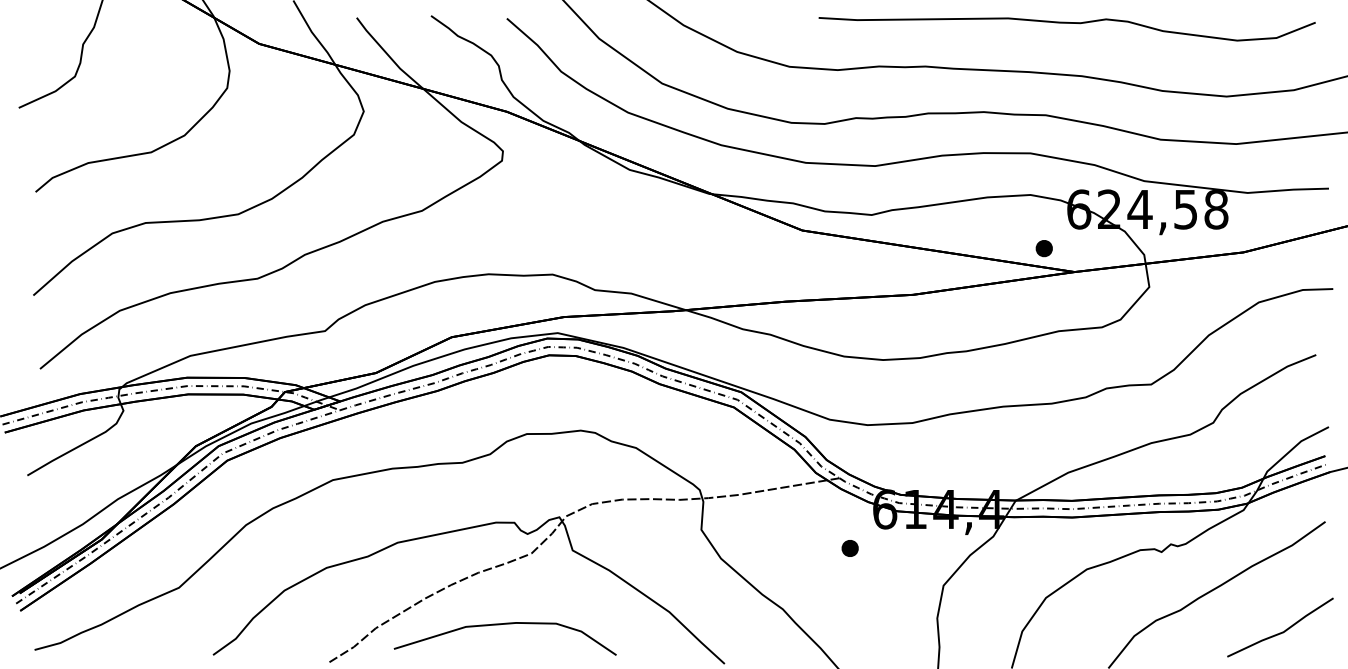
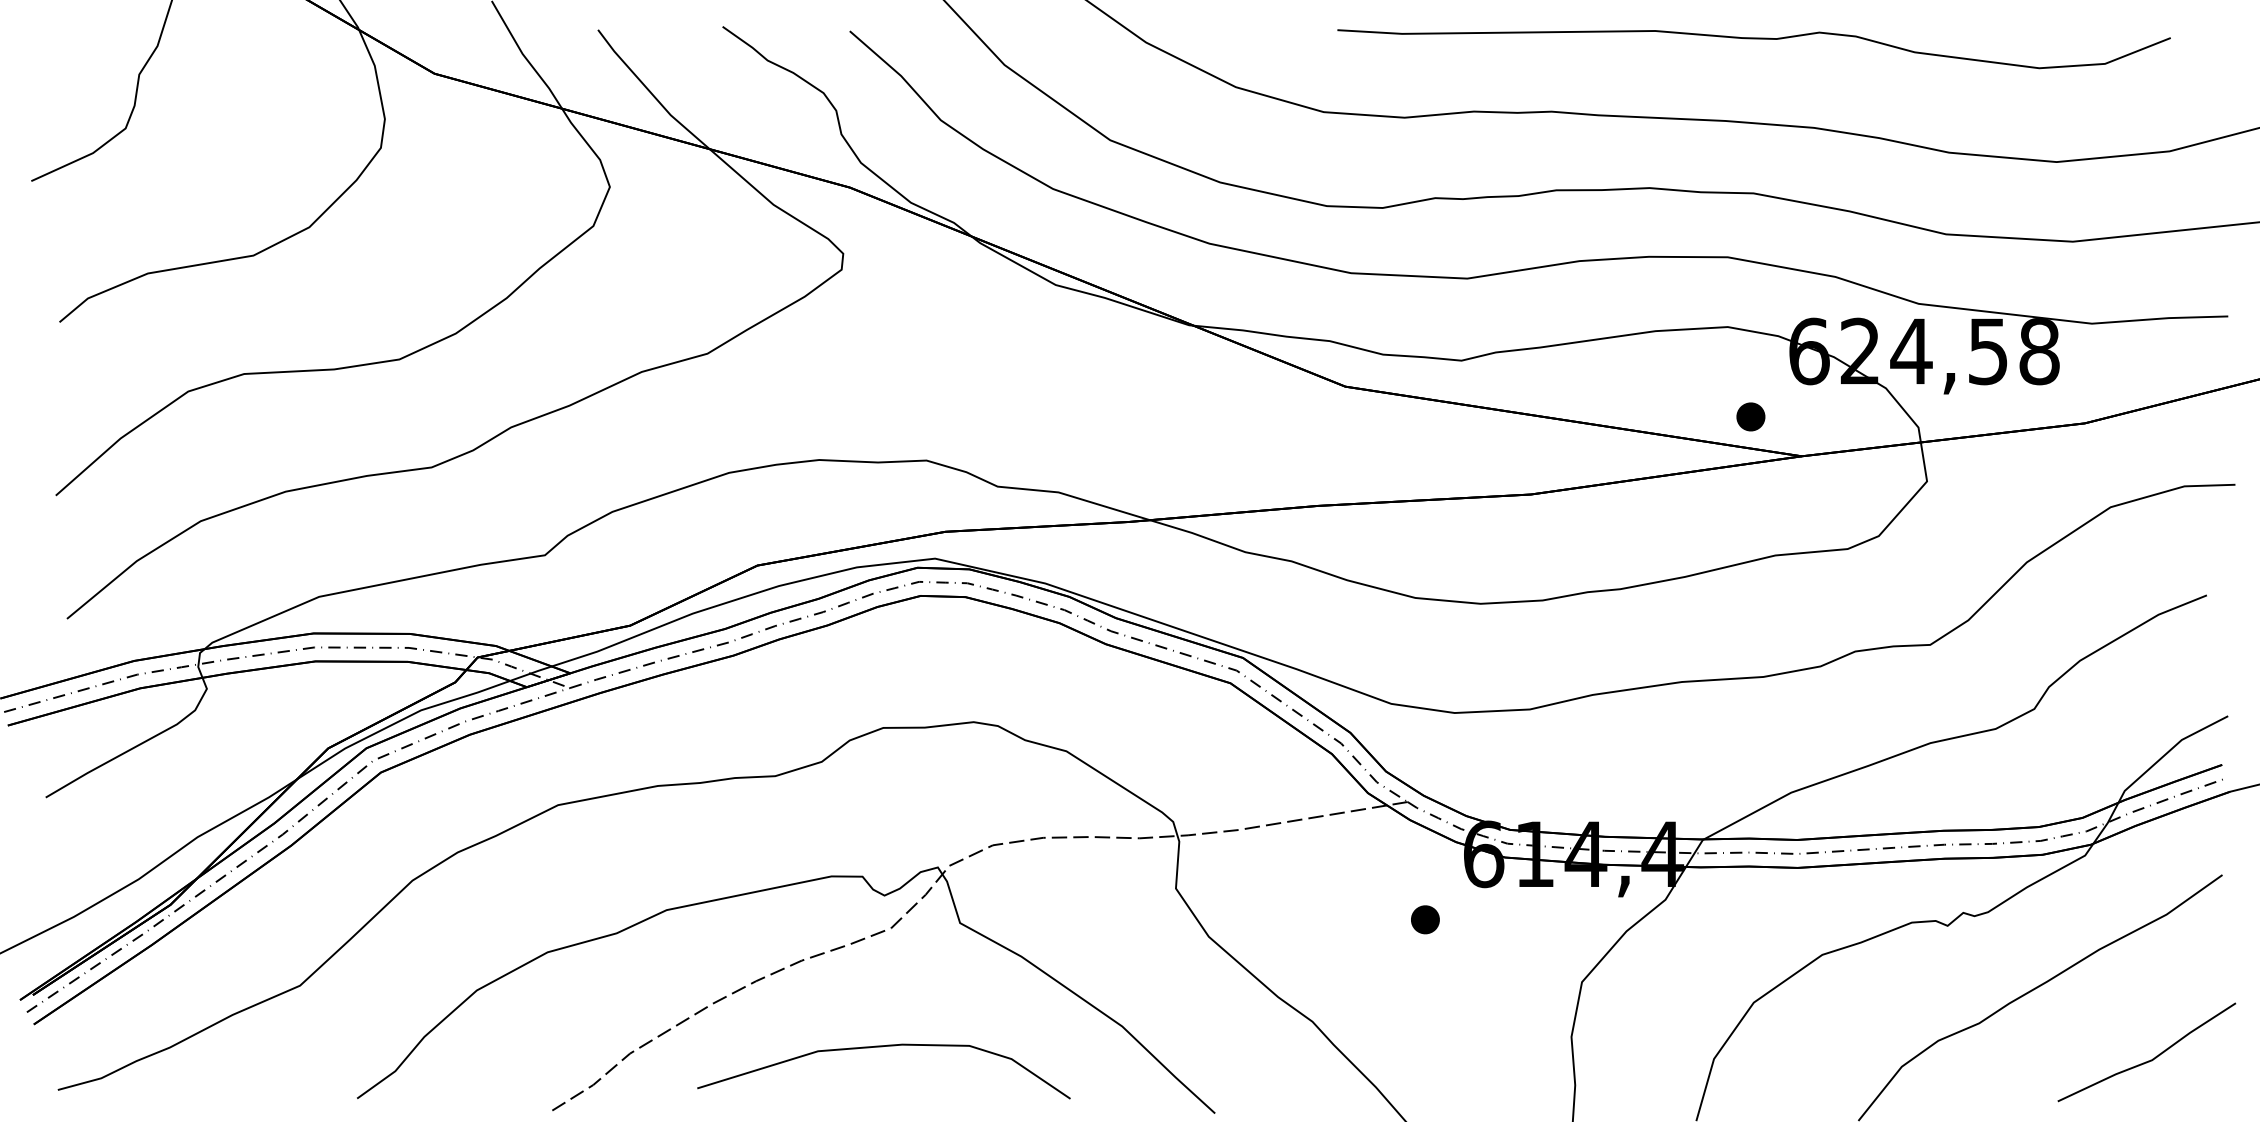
curve: (1066, 23) -> (1752, 39), moved
curve: (500, 625) -> (875, 1048), moved

